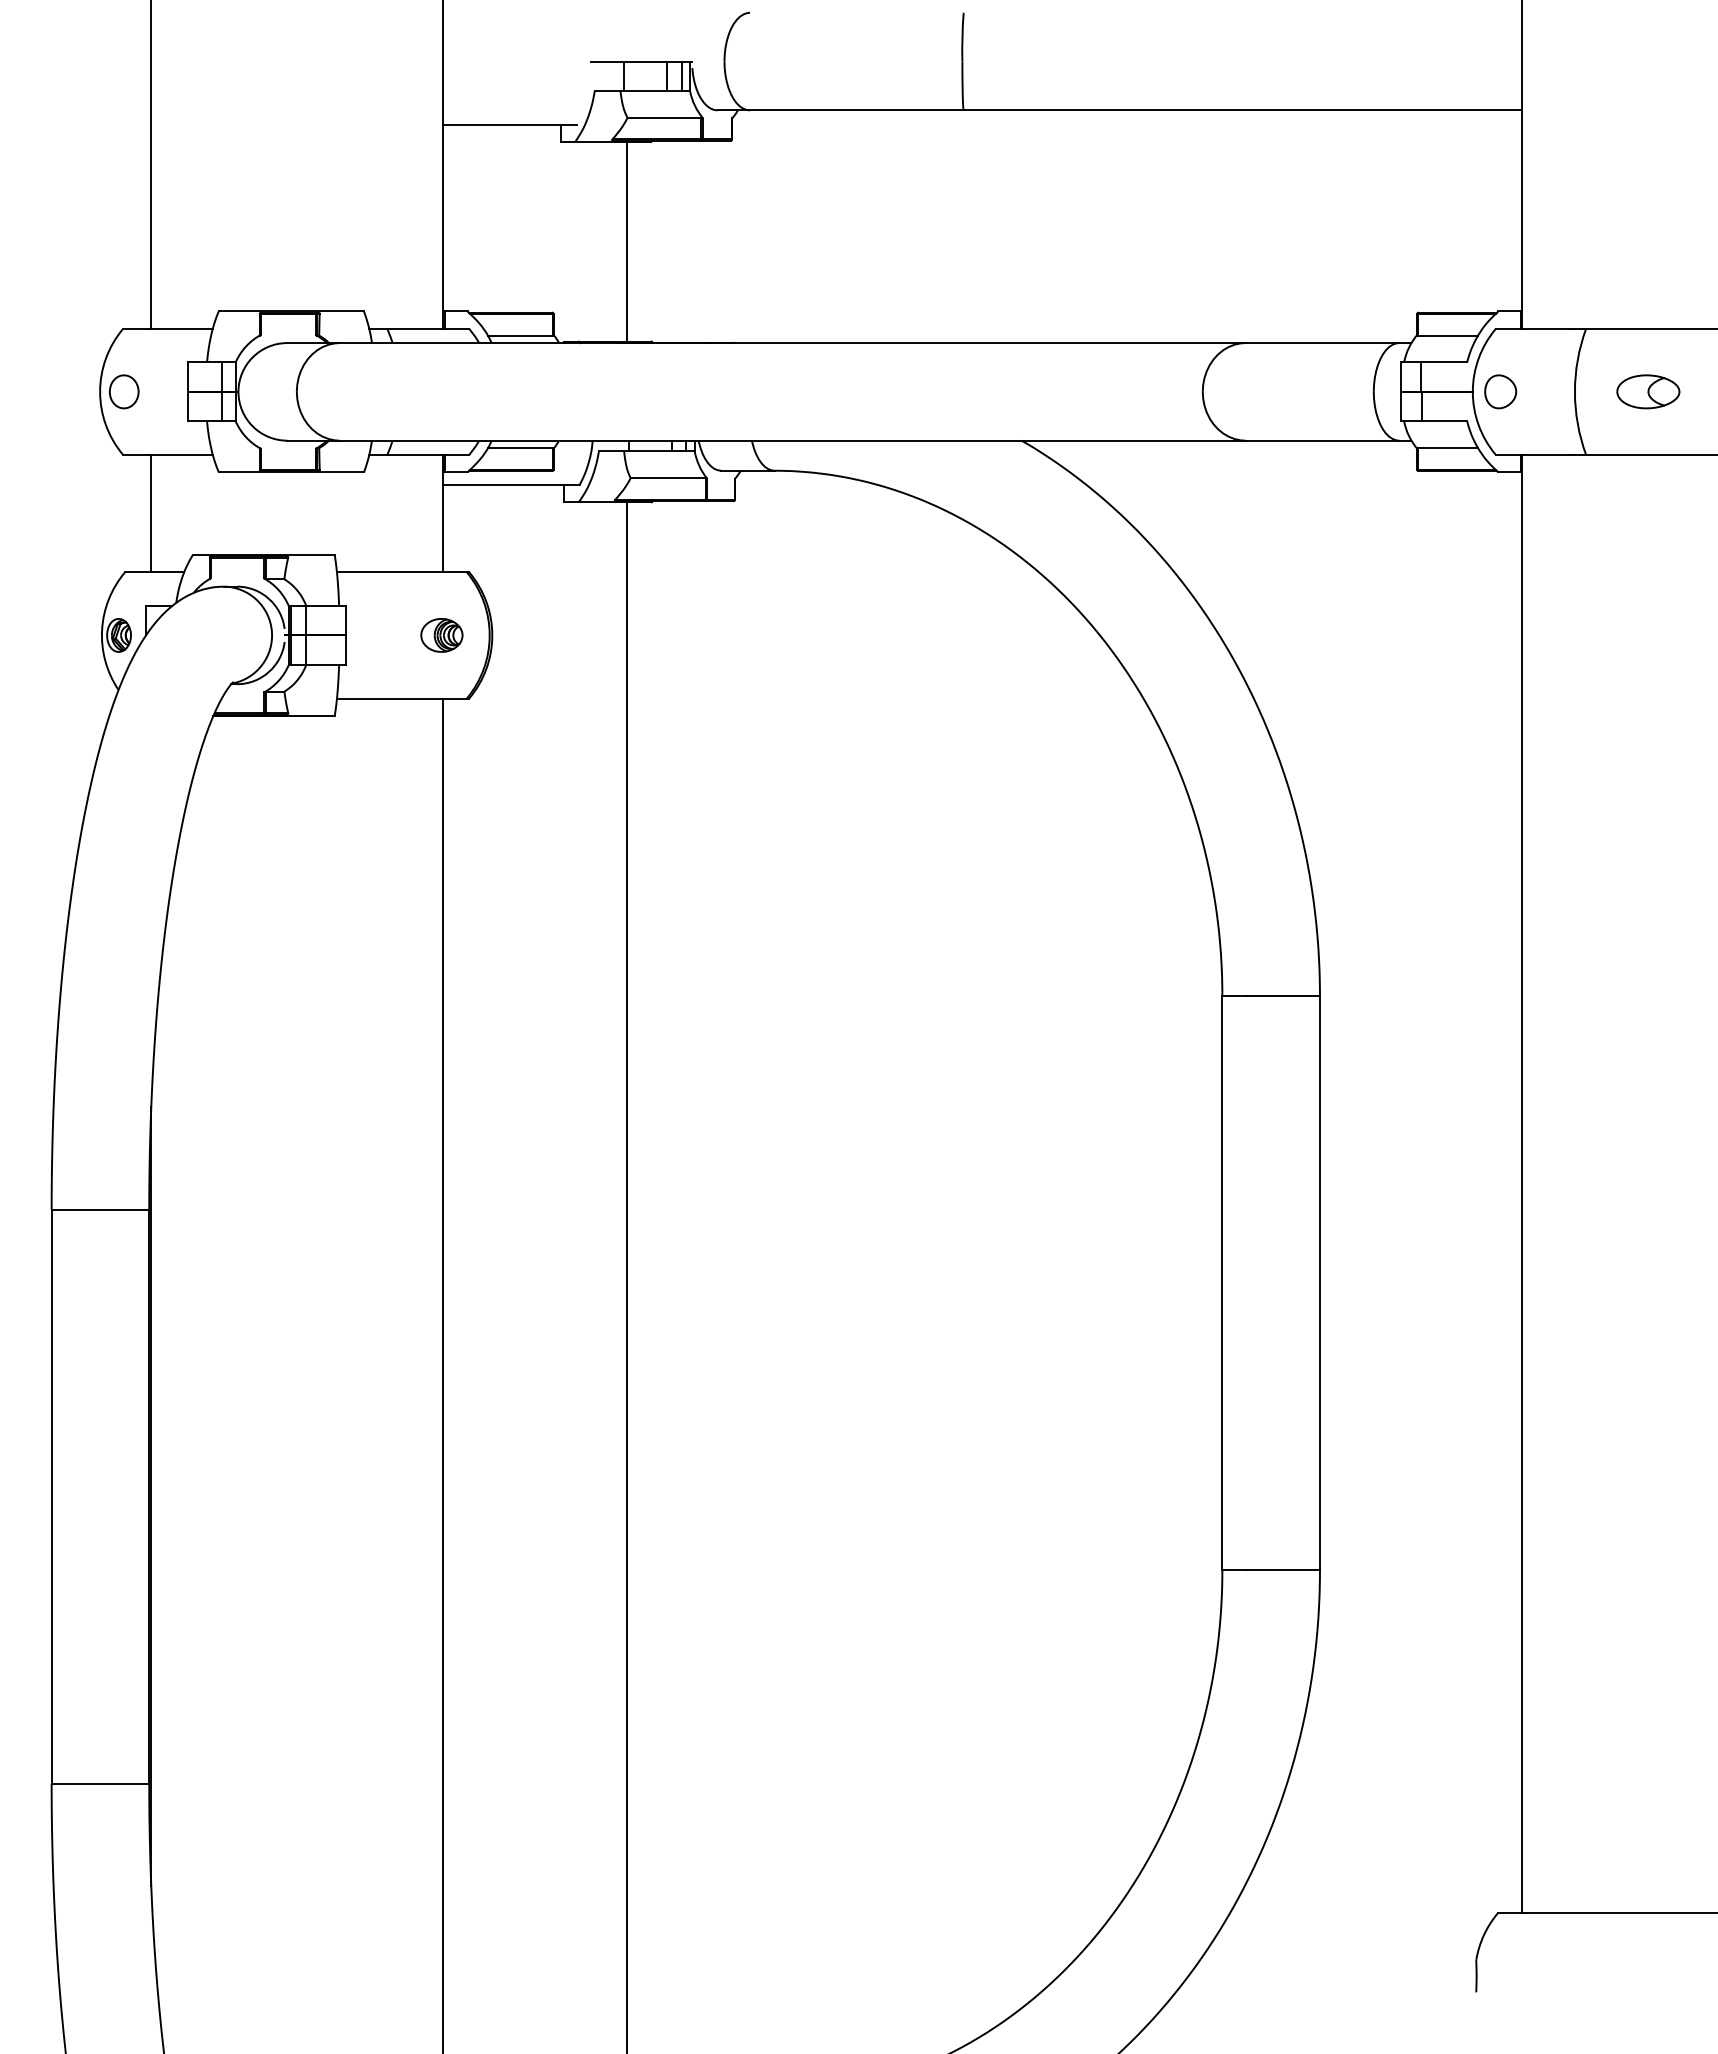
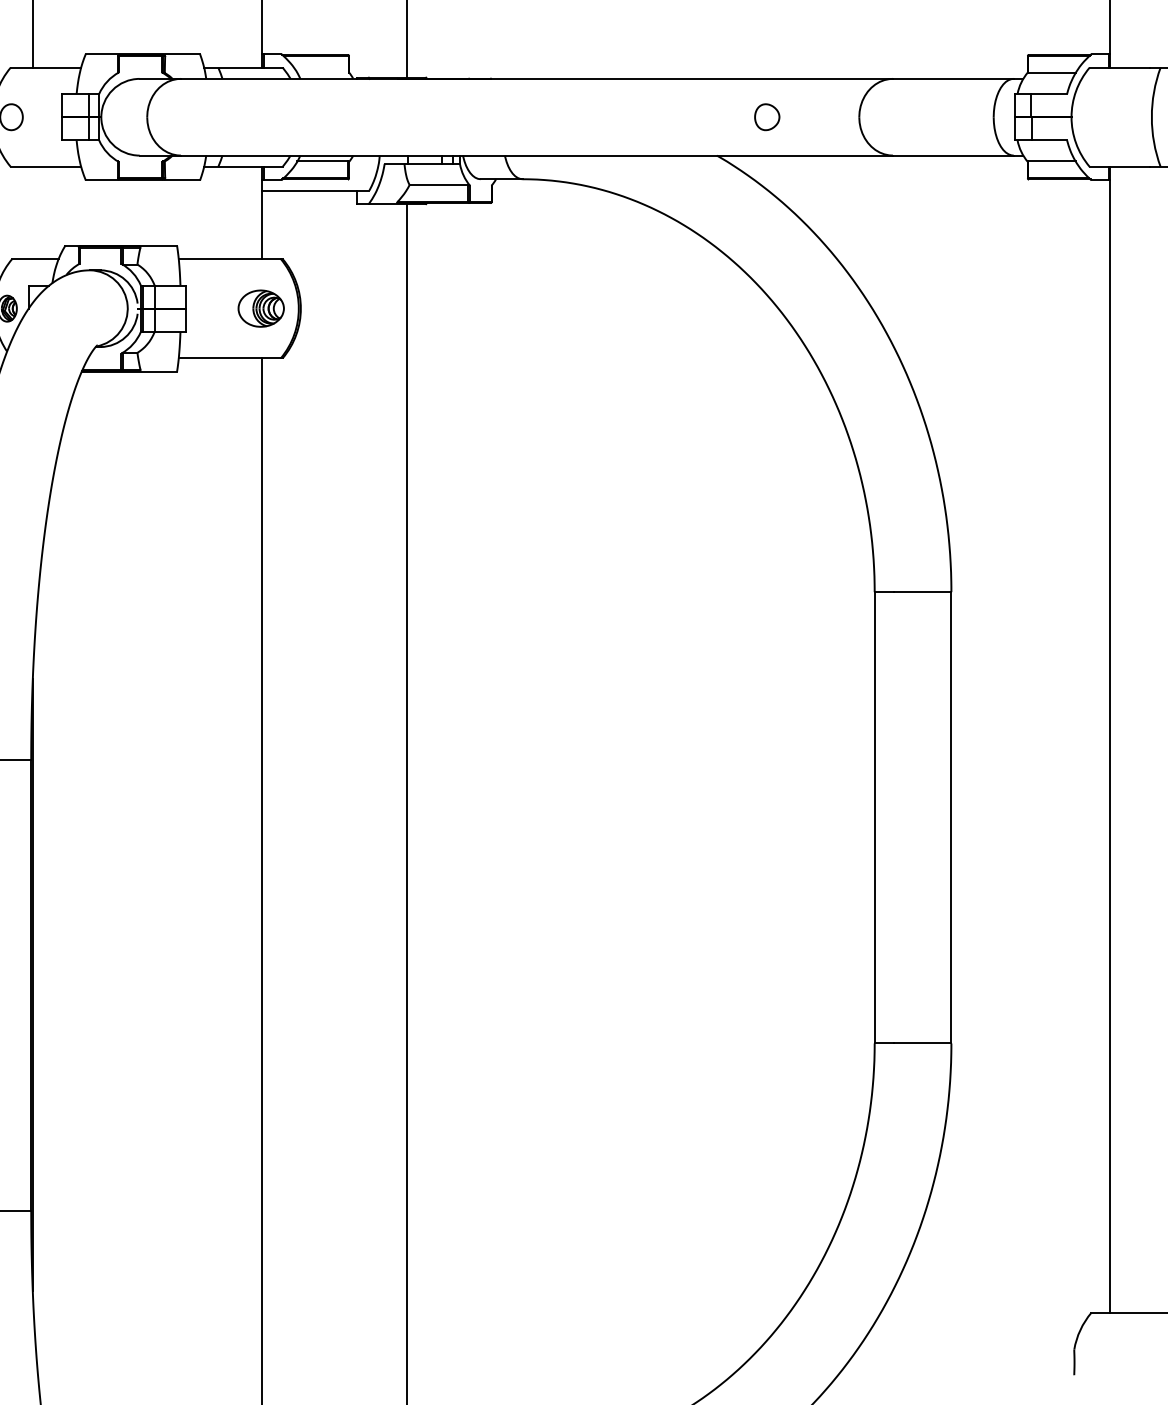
line: (519, 335) -> (322, 72), removed
part: (1500, 391) -> (767, 116), moved
line: (151, 513) -> (32, 212), removed
part: (441, 635) -> (260, 308), size x1.4

